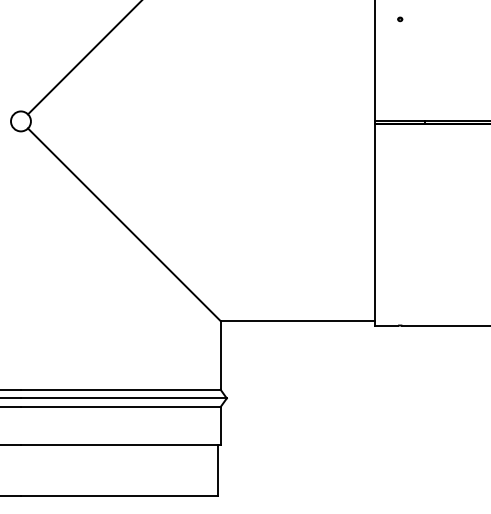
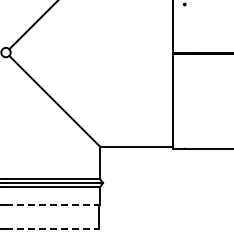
line: (121, 443) -> (53, 204), solid -> dashed
line: (119, 494) -> (52, 228), solid -> dashed

